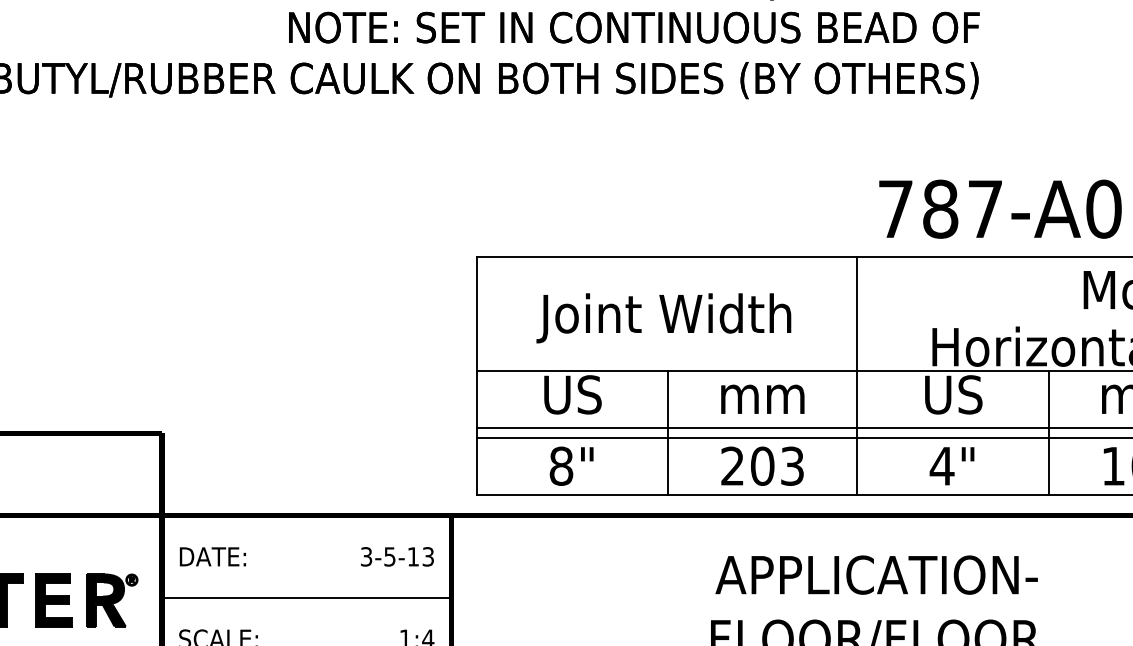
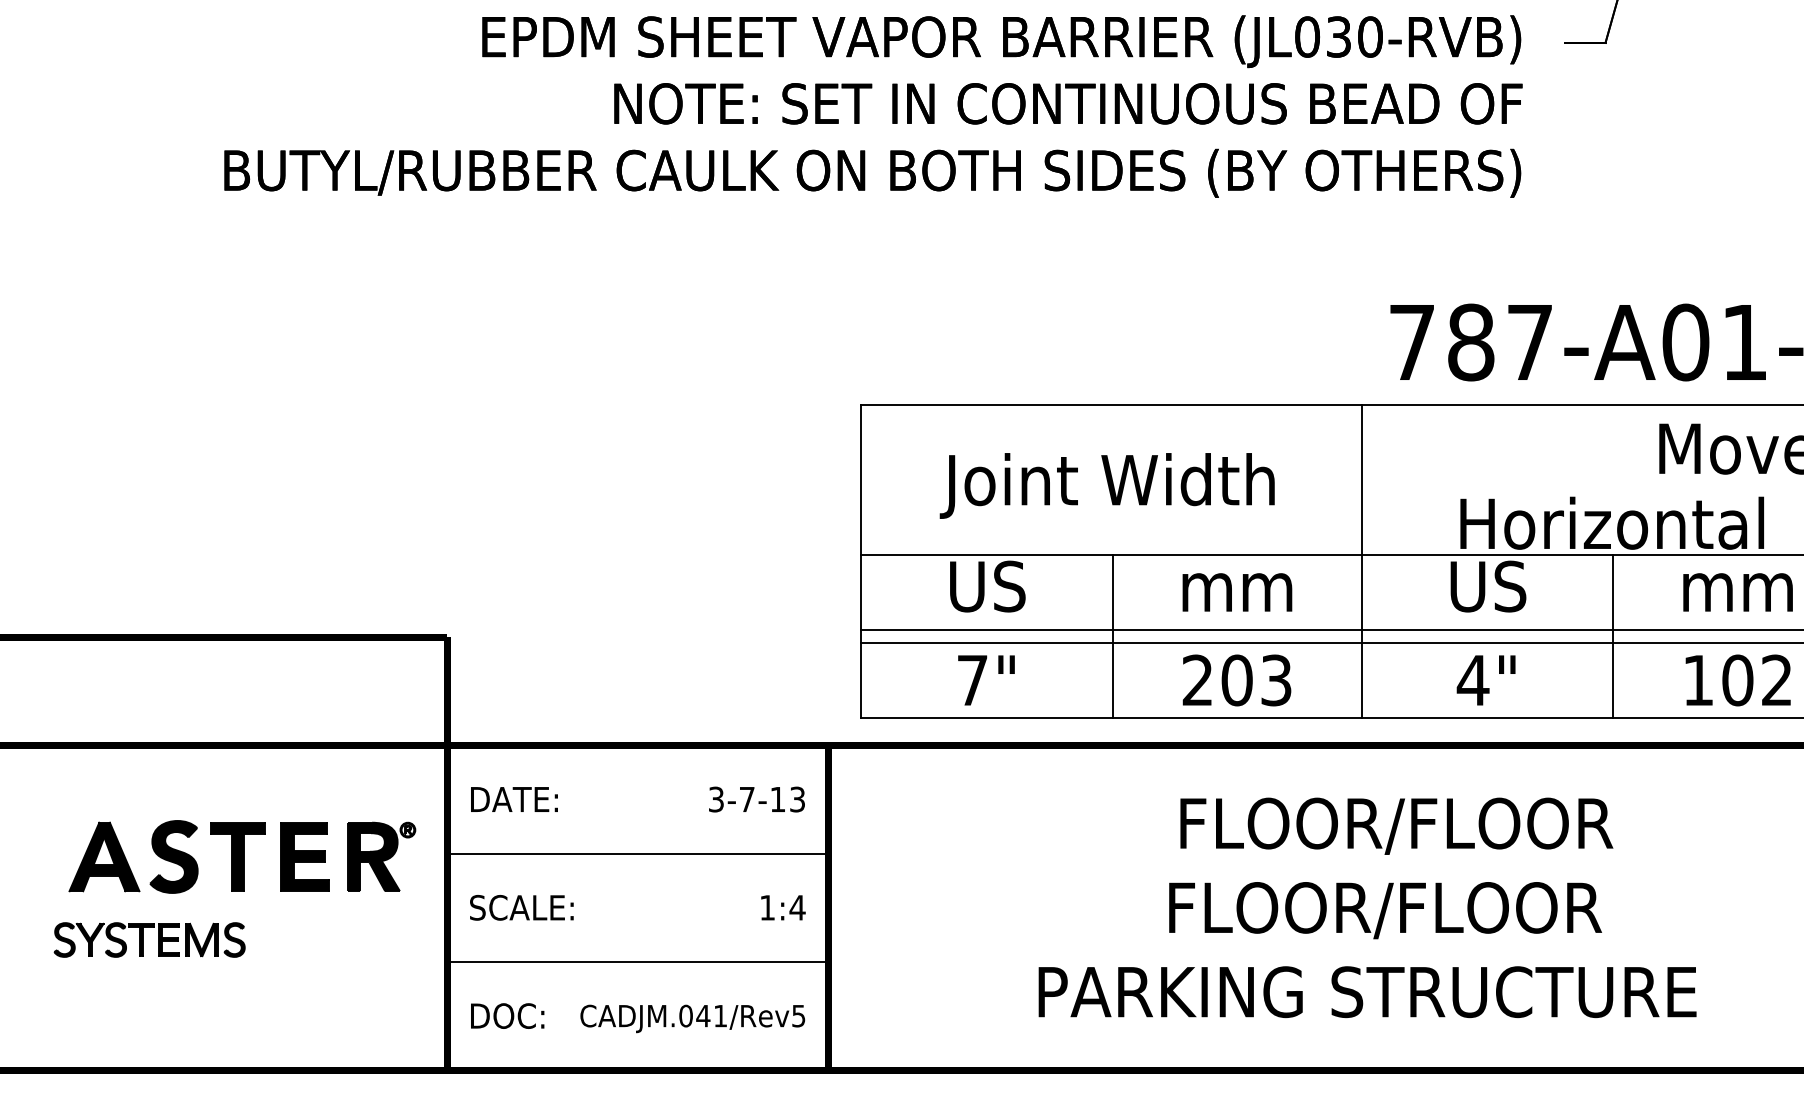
text: (561, 466) -> (972, 680), 8" -> 7"
text: (389, 556) -> (746, 799), 3-5-13 -> 3-7-13
text: (882, 576) -> (1394, 825), APPLICATION- -> FLOOR/FLOOR

